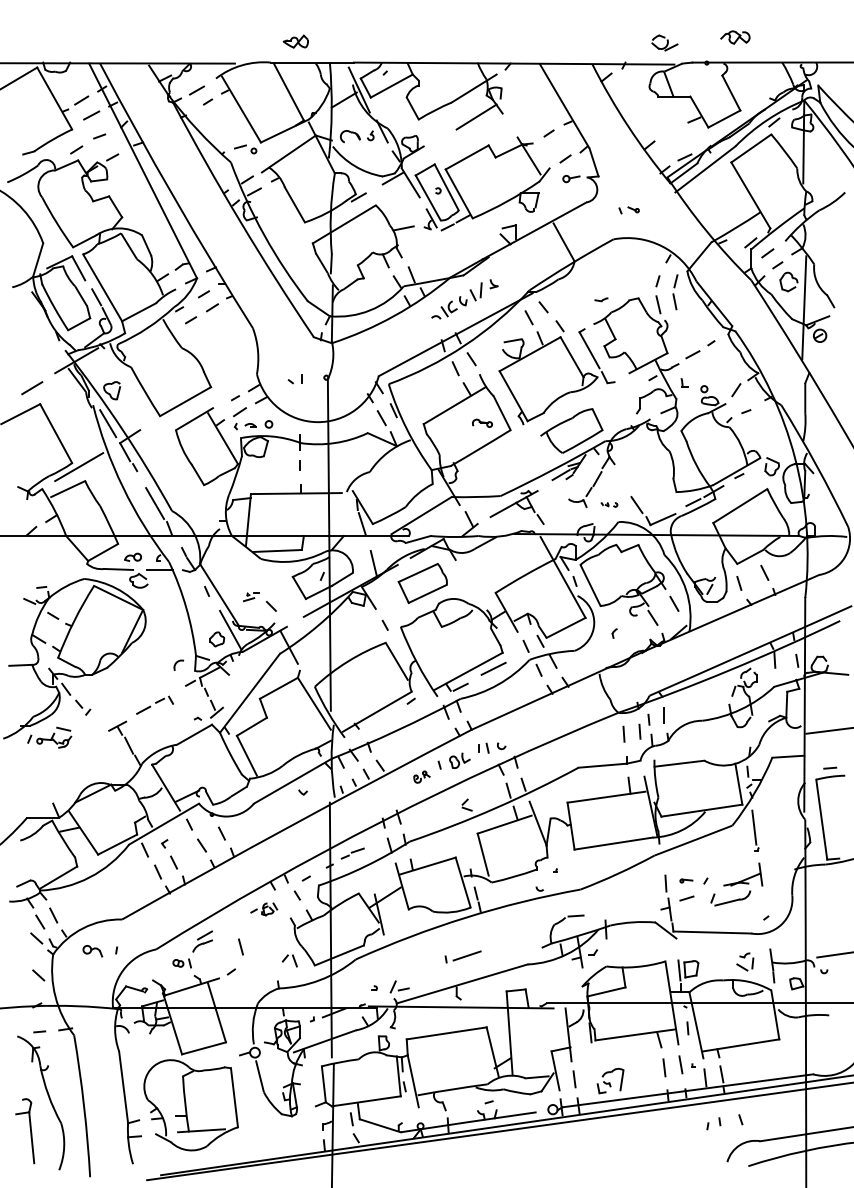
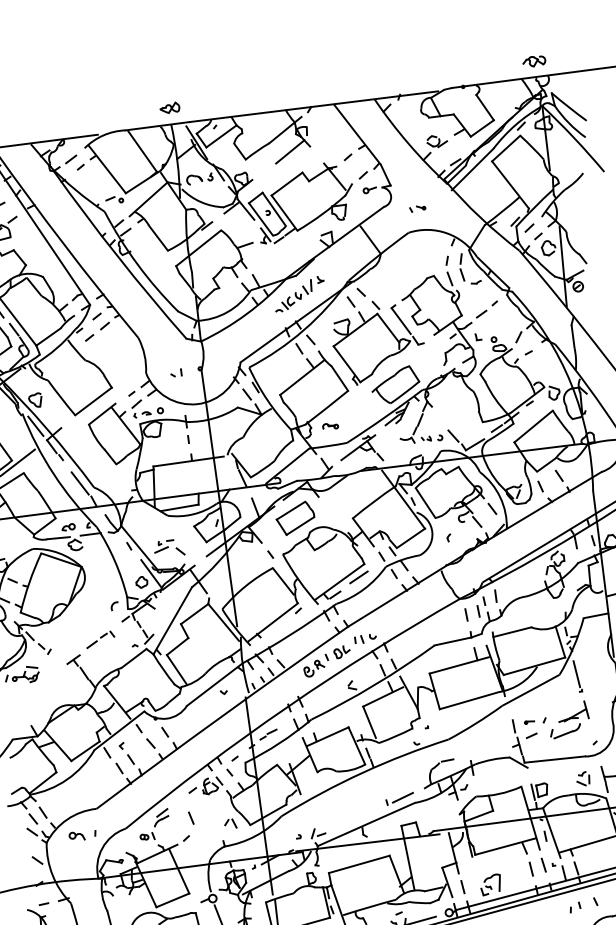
part: (735, 37) -> (534, 61), moved
part: (295, 41) -> (169, 108), moved
part: (664, 42) -> (436, 141), moved
part: (601, 299) -> (476, 282), moved
part: (482, 422) -> (330, 425), moved
part: (609, 504) -> (432, 438), size x1.67
part: (251, 596) -> (164, 545), size x1.67
part: (421, 776) -> (313, 668), size x1.67
part: (263, 909) -> (204, 786), size x1.67
part: (462, 956) -> (399, 798), moved

